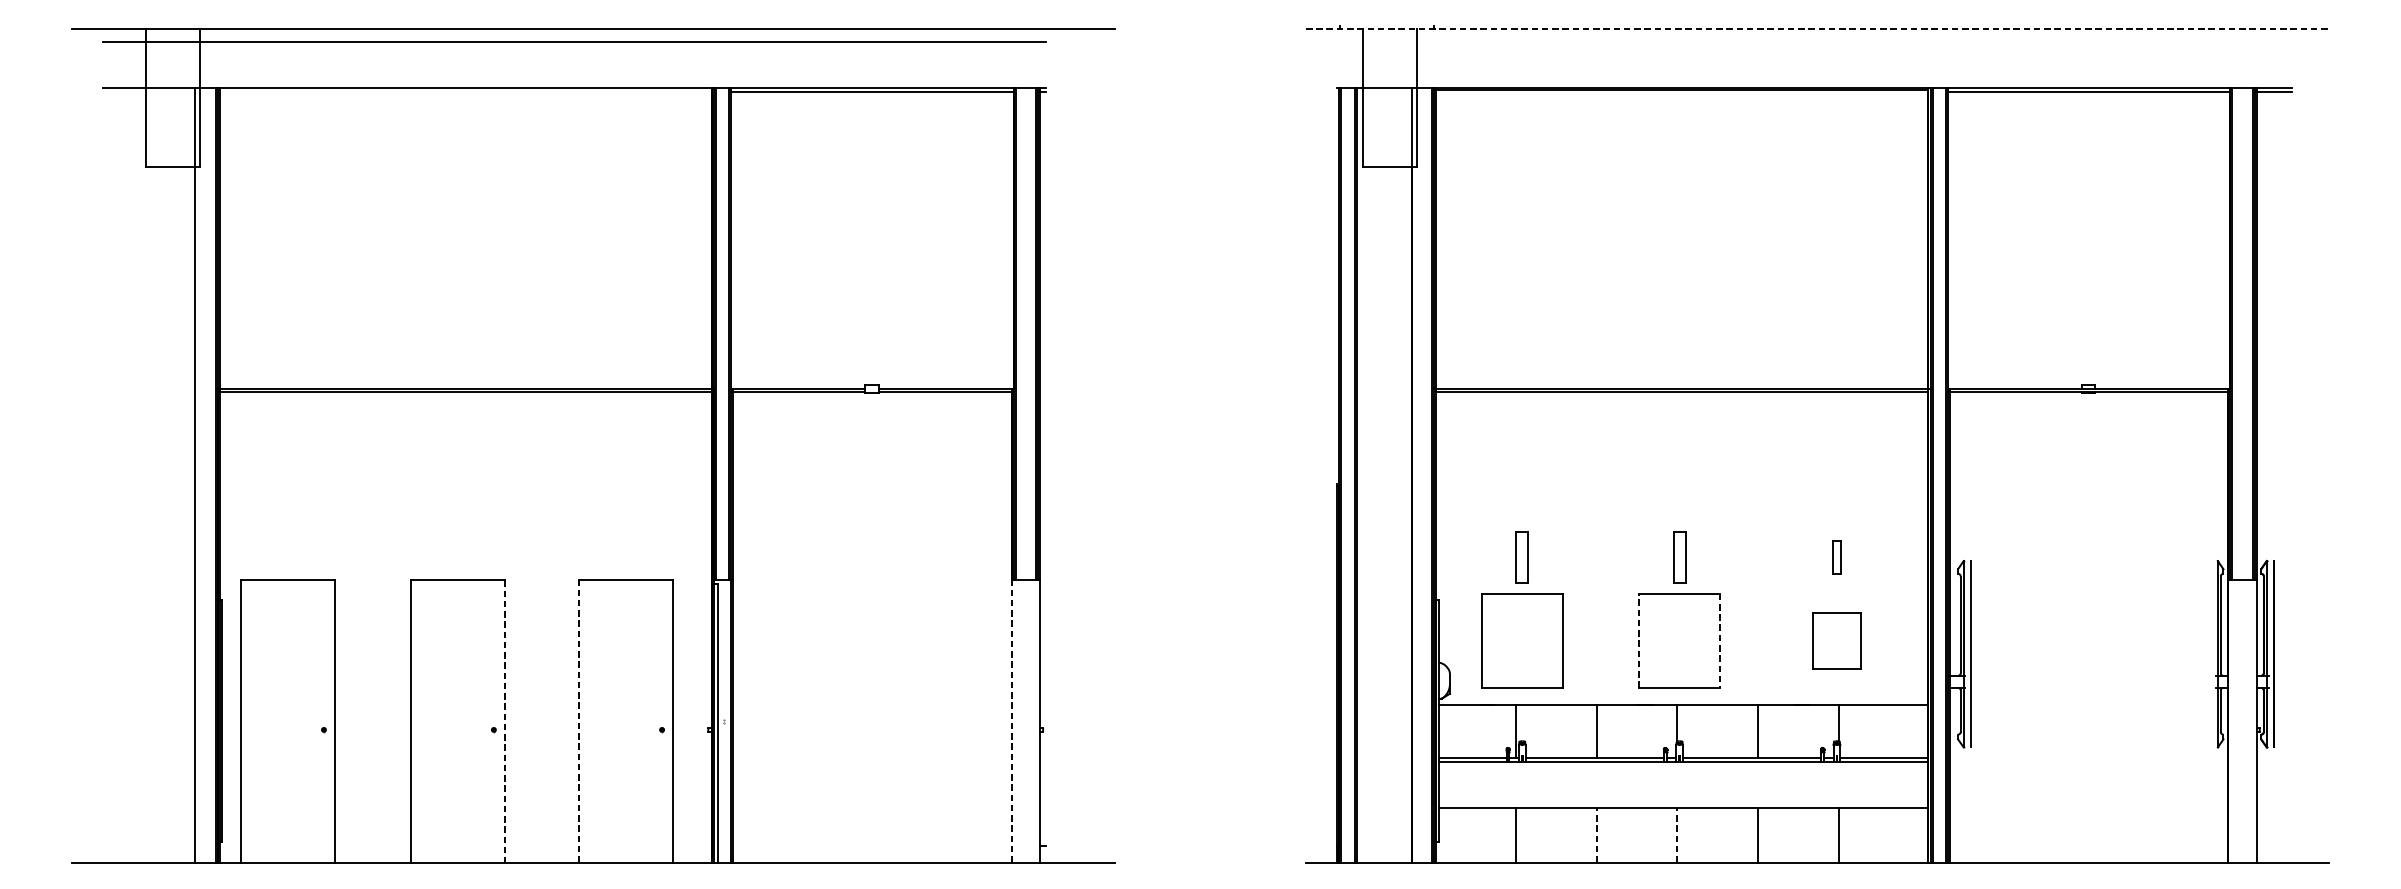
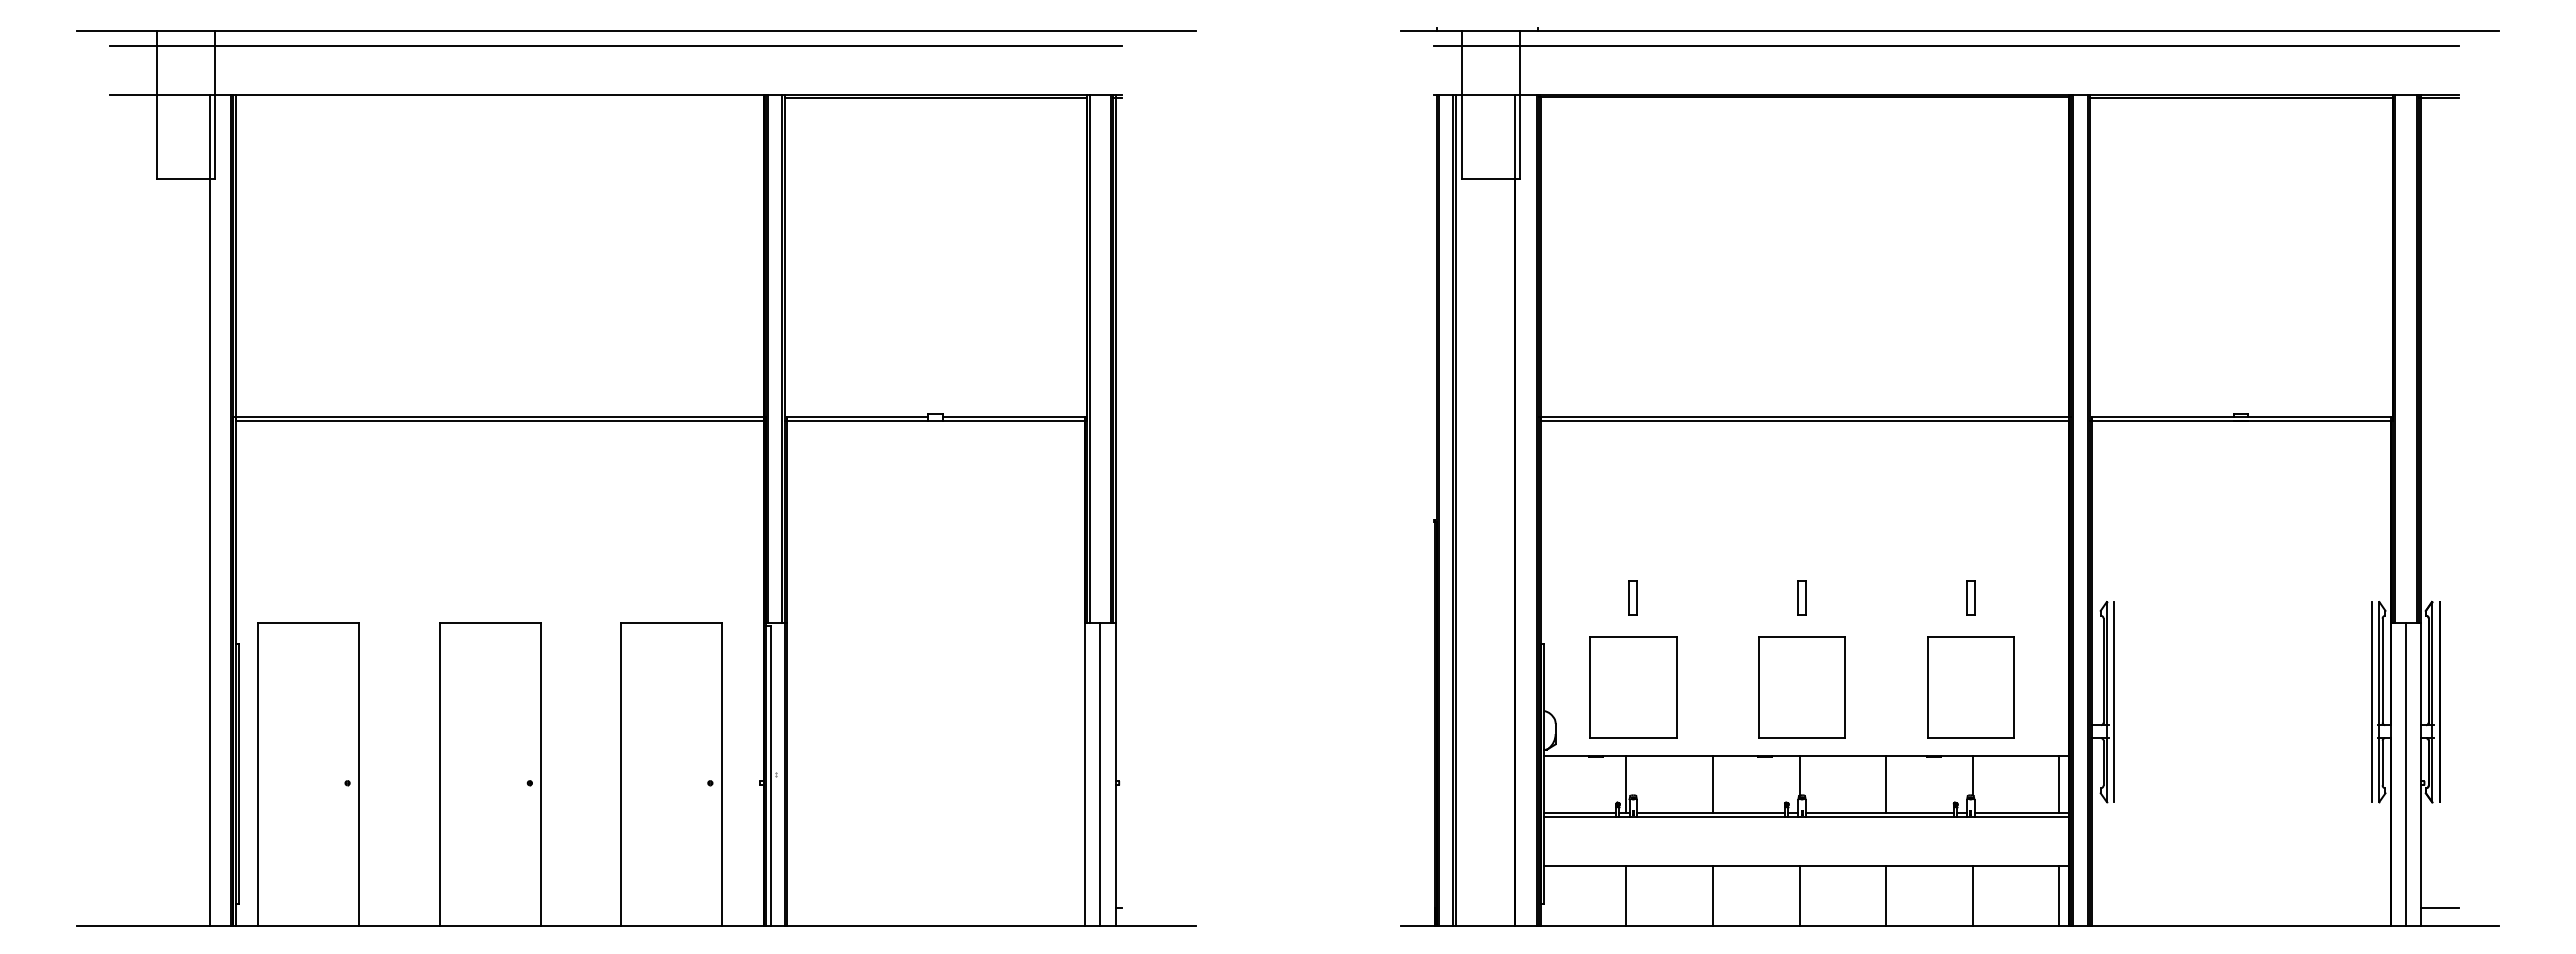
line: (1817, 29) -> (1949, 31), dashed -> solid
line: (1814, 42) -> (1946, 45), added
part: (1521, 556) -> (1632, 597), size x0.62
part: (1679, 556) -> (1801, 597), size x0.62
line: (1639, 640) -> (1758, 687), dashed -> solid
part: (1836, 640) -> (1970, 687), size x1.67
line: (1720, 641) -> (1845, 688), dashed -> solid
line: (2210, 653) -> (2371, 701), added
line: (578, 720) -> (620, 773), dashed -> solid
line: (1011, 720) -> (1085, 773), dashed -> solid
line: (1025, 720) -> (1100, 773), added
line: (2242, 720) -> (2405, 773), added
line: (504, 721) -> (541, 774), dashed -> solid
line: (1919, 731) -> (2059, 784), added
line: (1919, 834) -> (2059, 895), added
line: (1597, 835) -> (1713, 896), dashed -> solid
line: (1677, 835) -> (1799, 896), dashed -> solid
line: (2273, 846) -> (2439, 908), added

